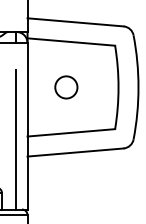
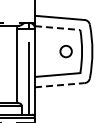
line: (70, 42) -> (57, 28), solid -> dashed
circle: (65, 87) -> (65, 51), moved
line: (74, 153) -> (59, 85), solid -> dashed

